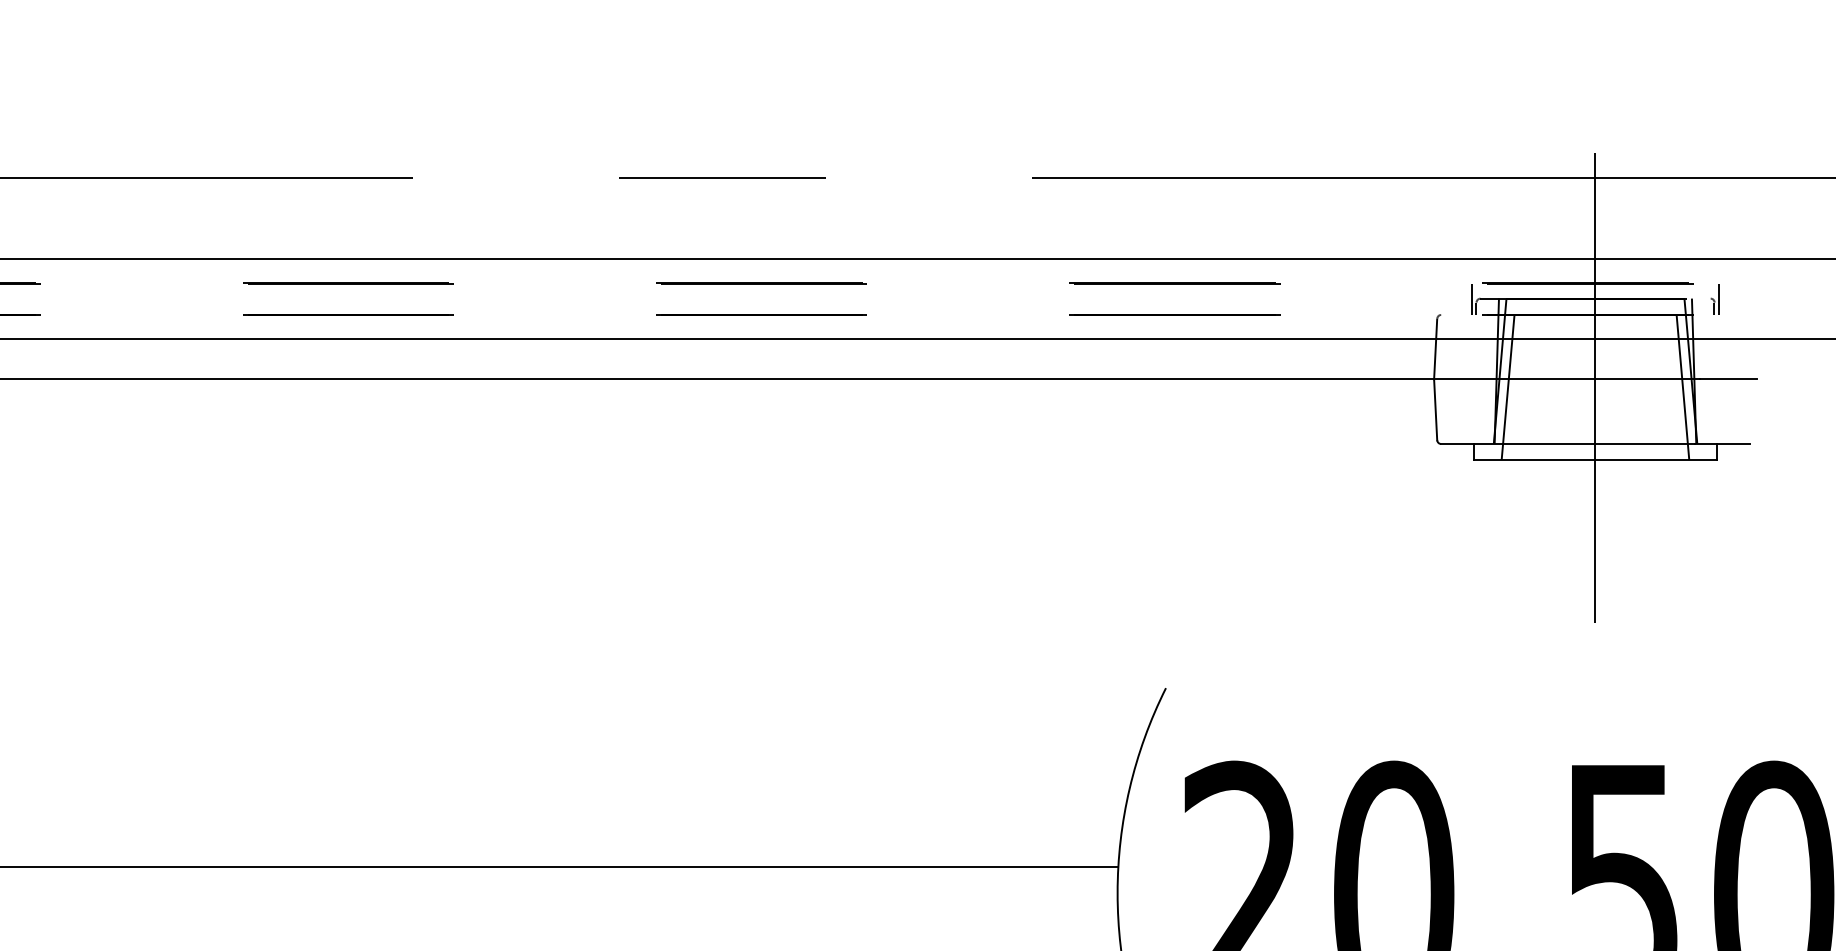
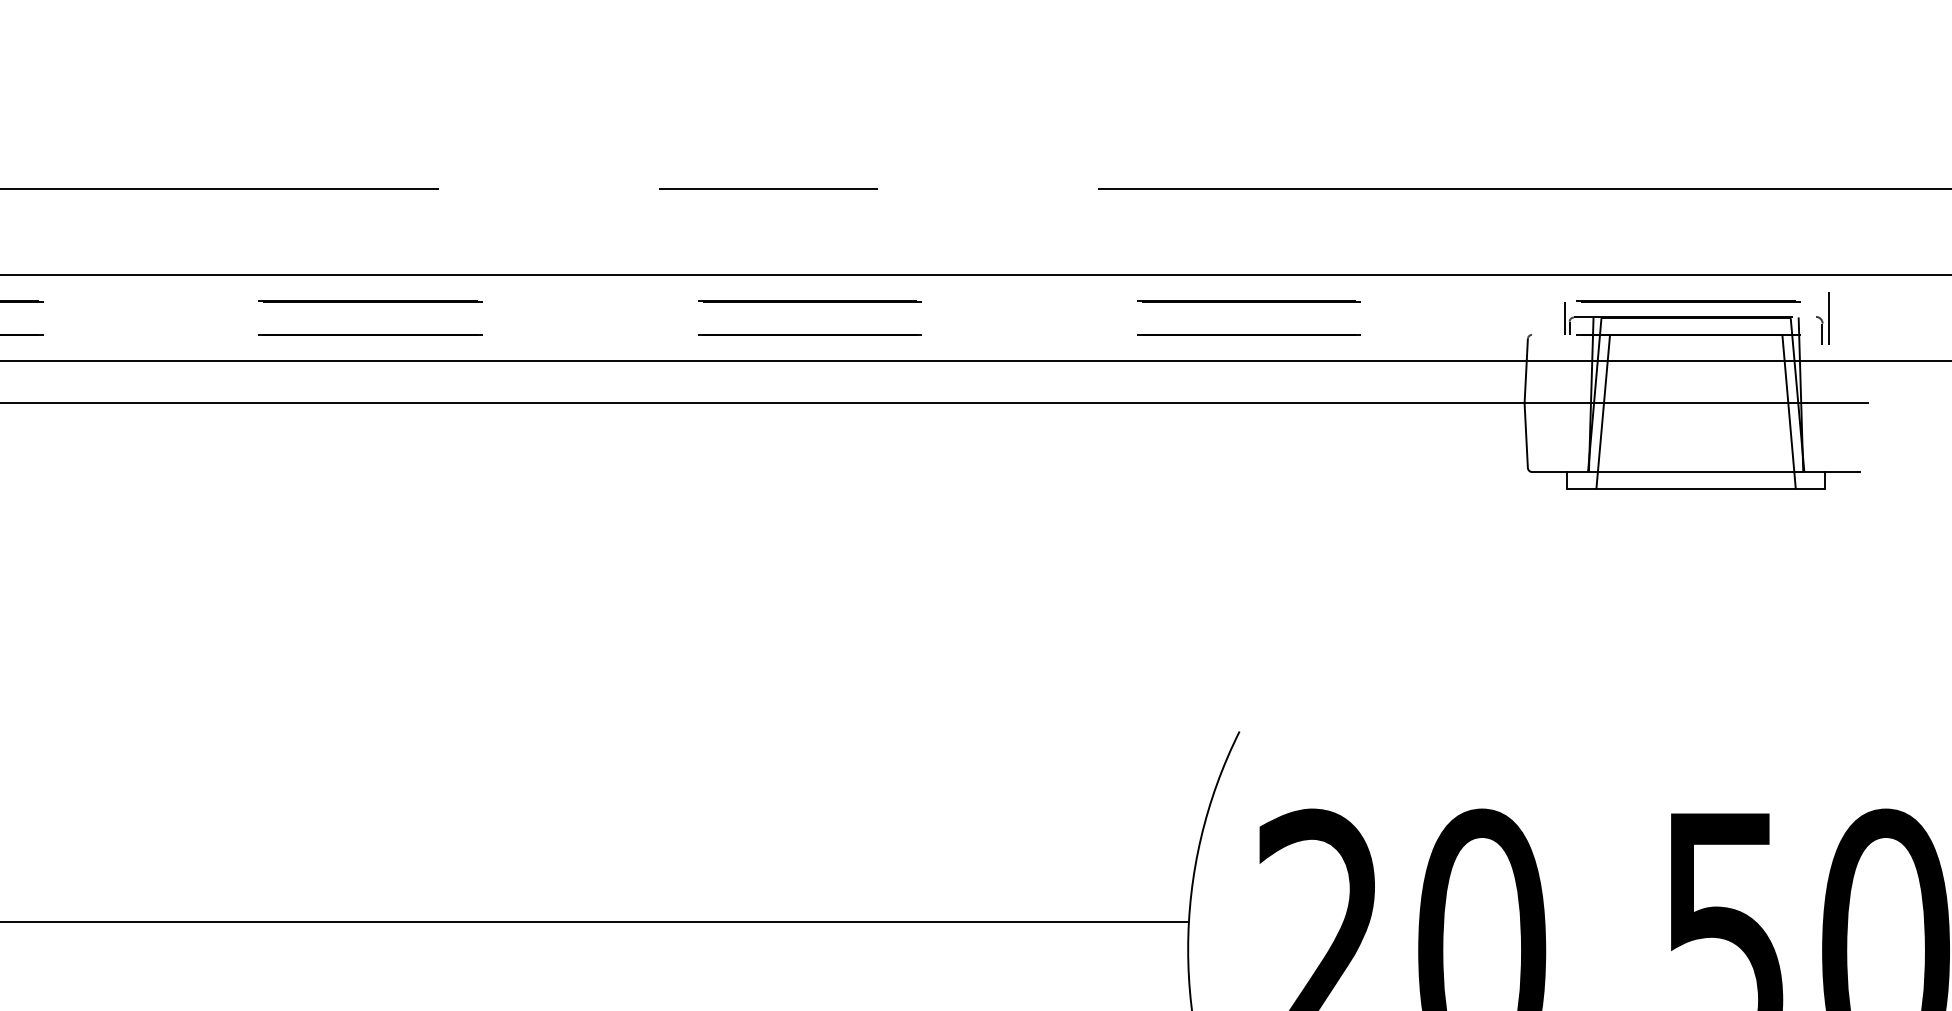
part: (1714, 299) -> (1822, 318), size x1.6
line: (1595, 388) -> (1696, 412), removed

